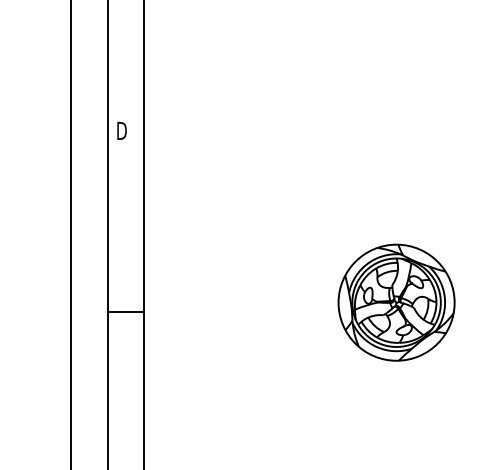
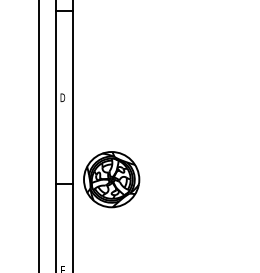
part: (396, 302) -> (111, 179), moved

